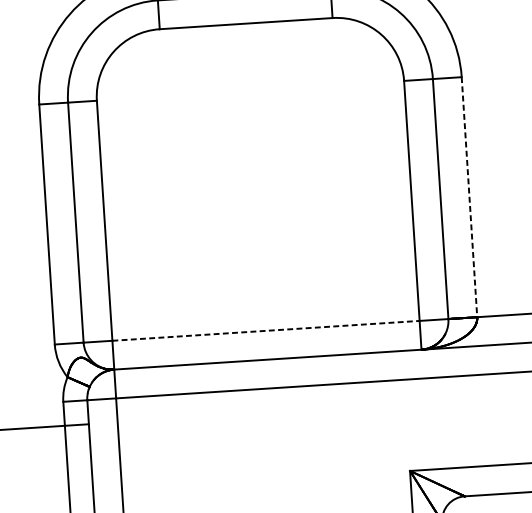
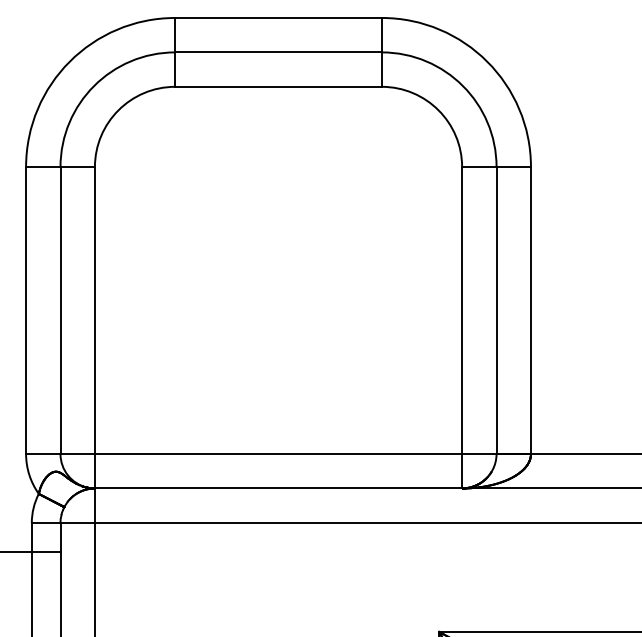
line: (469, 197) -> (530, 311), dashed -> solid
line: (266, 331) -> (278, 454), dashed -> solid

